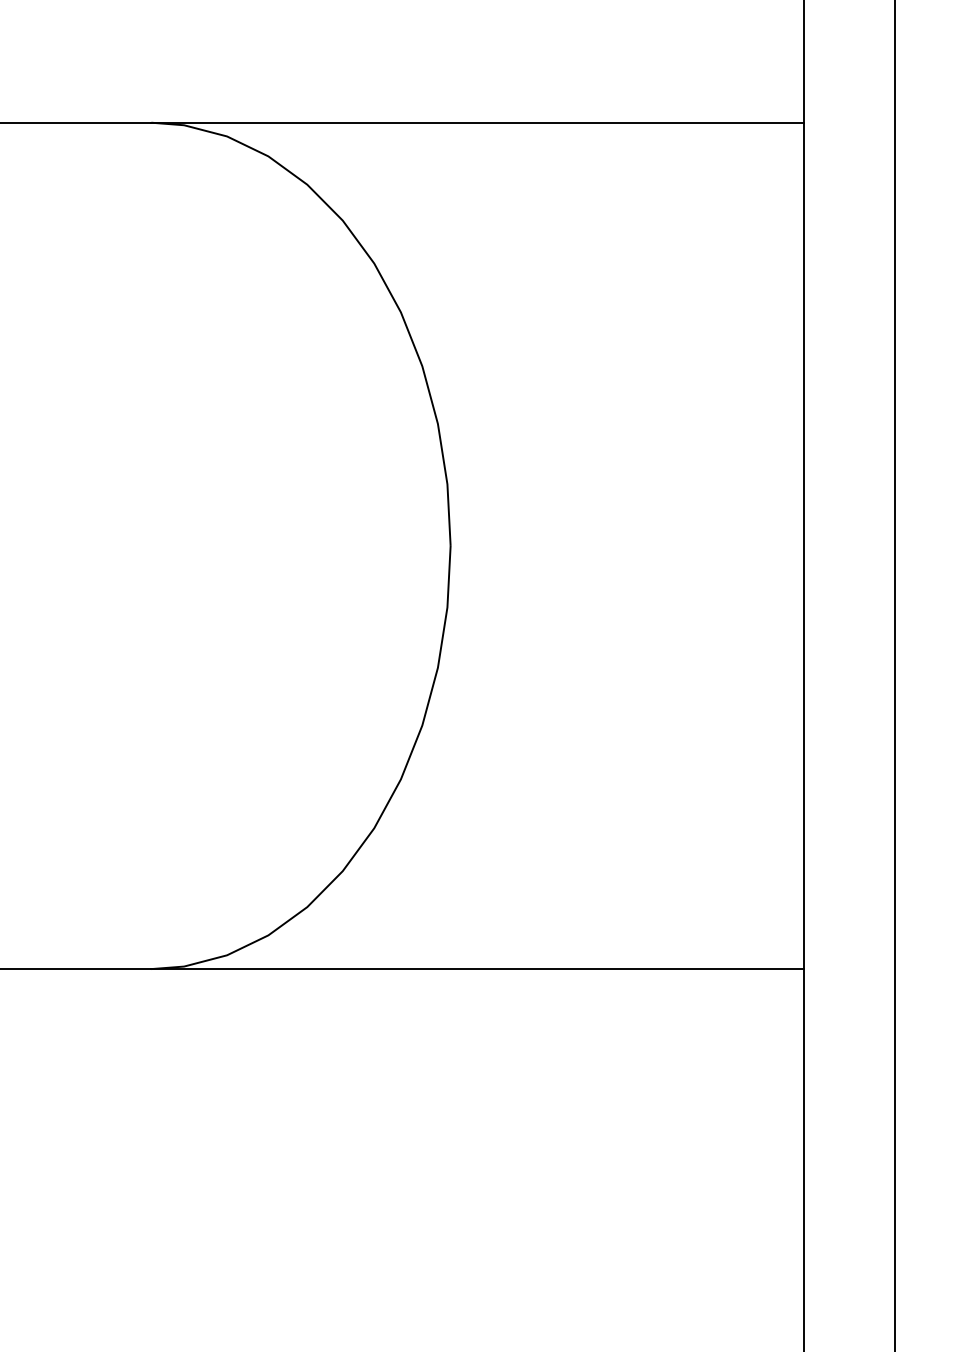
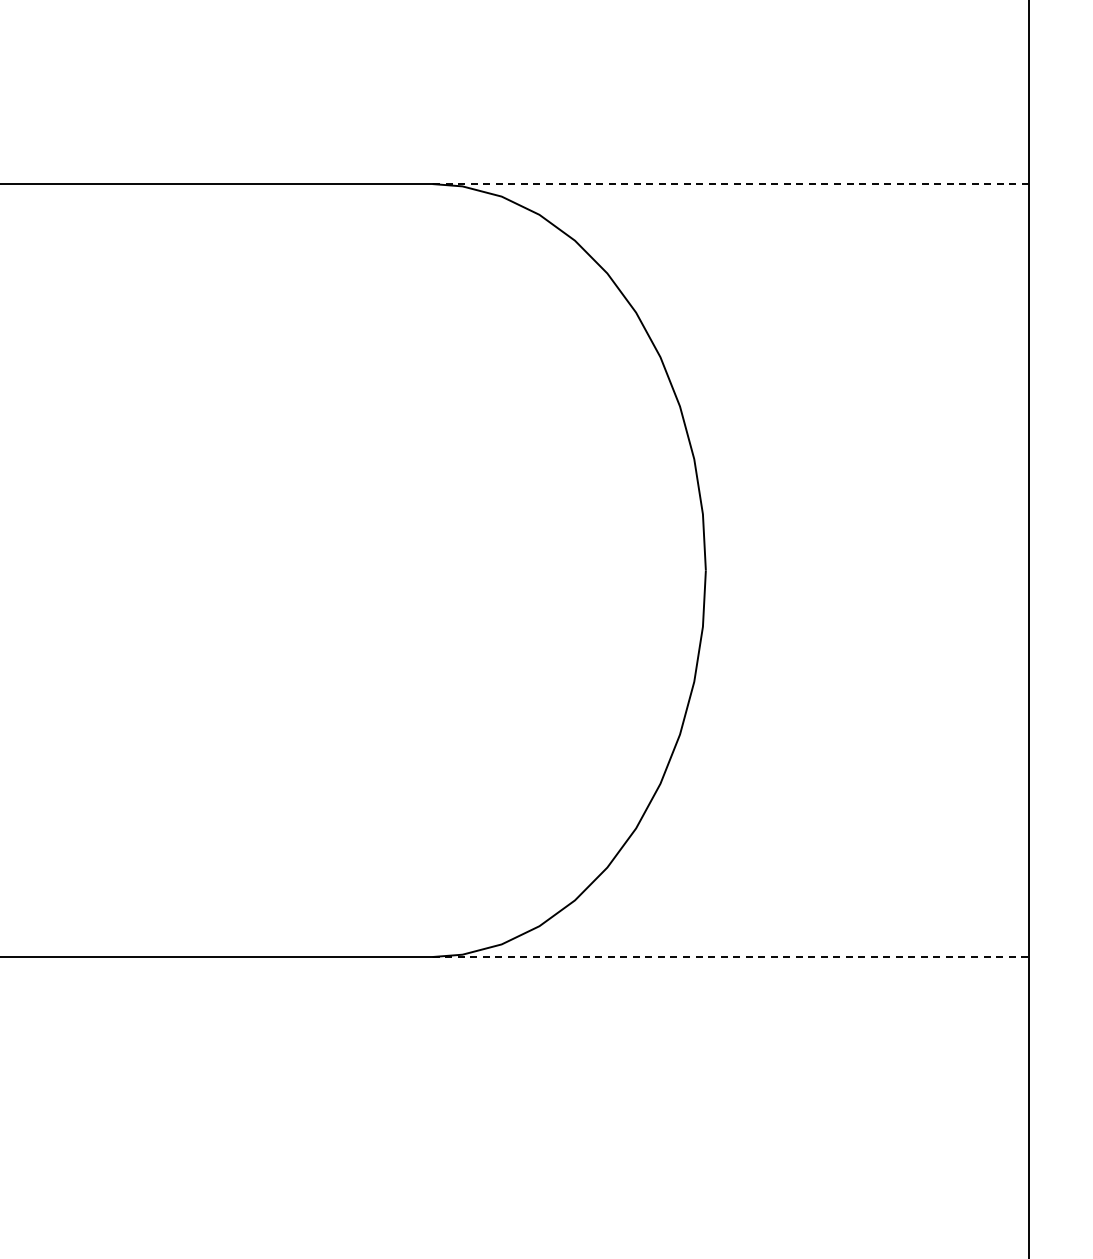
line: (477, 123) -> (730, 184), solid -> dashed
line: (478, 969) -> (731, 957), solid -> dashed

